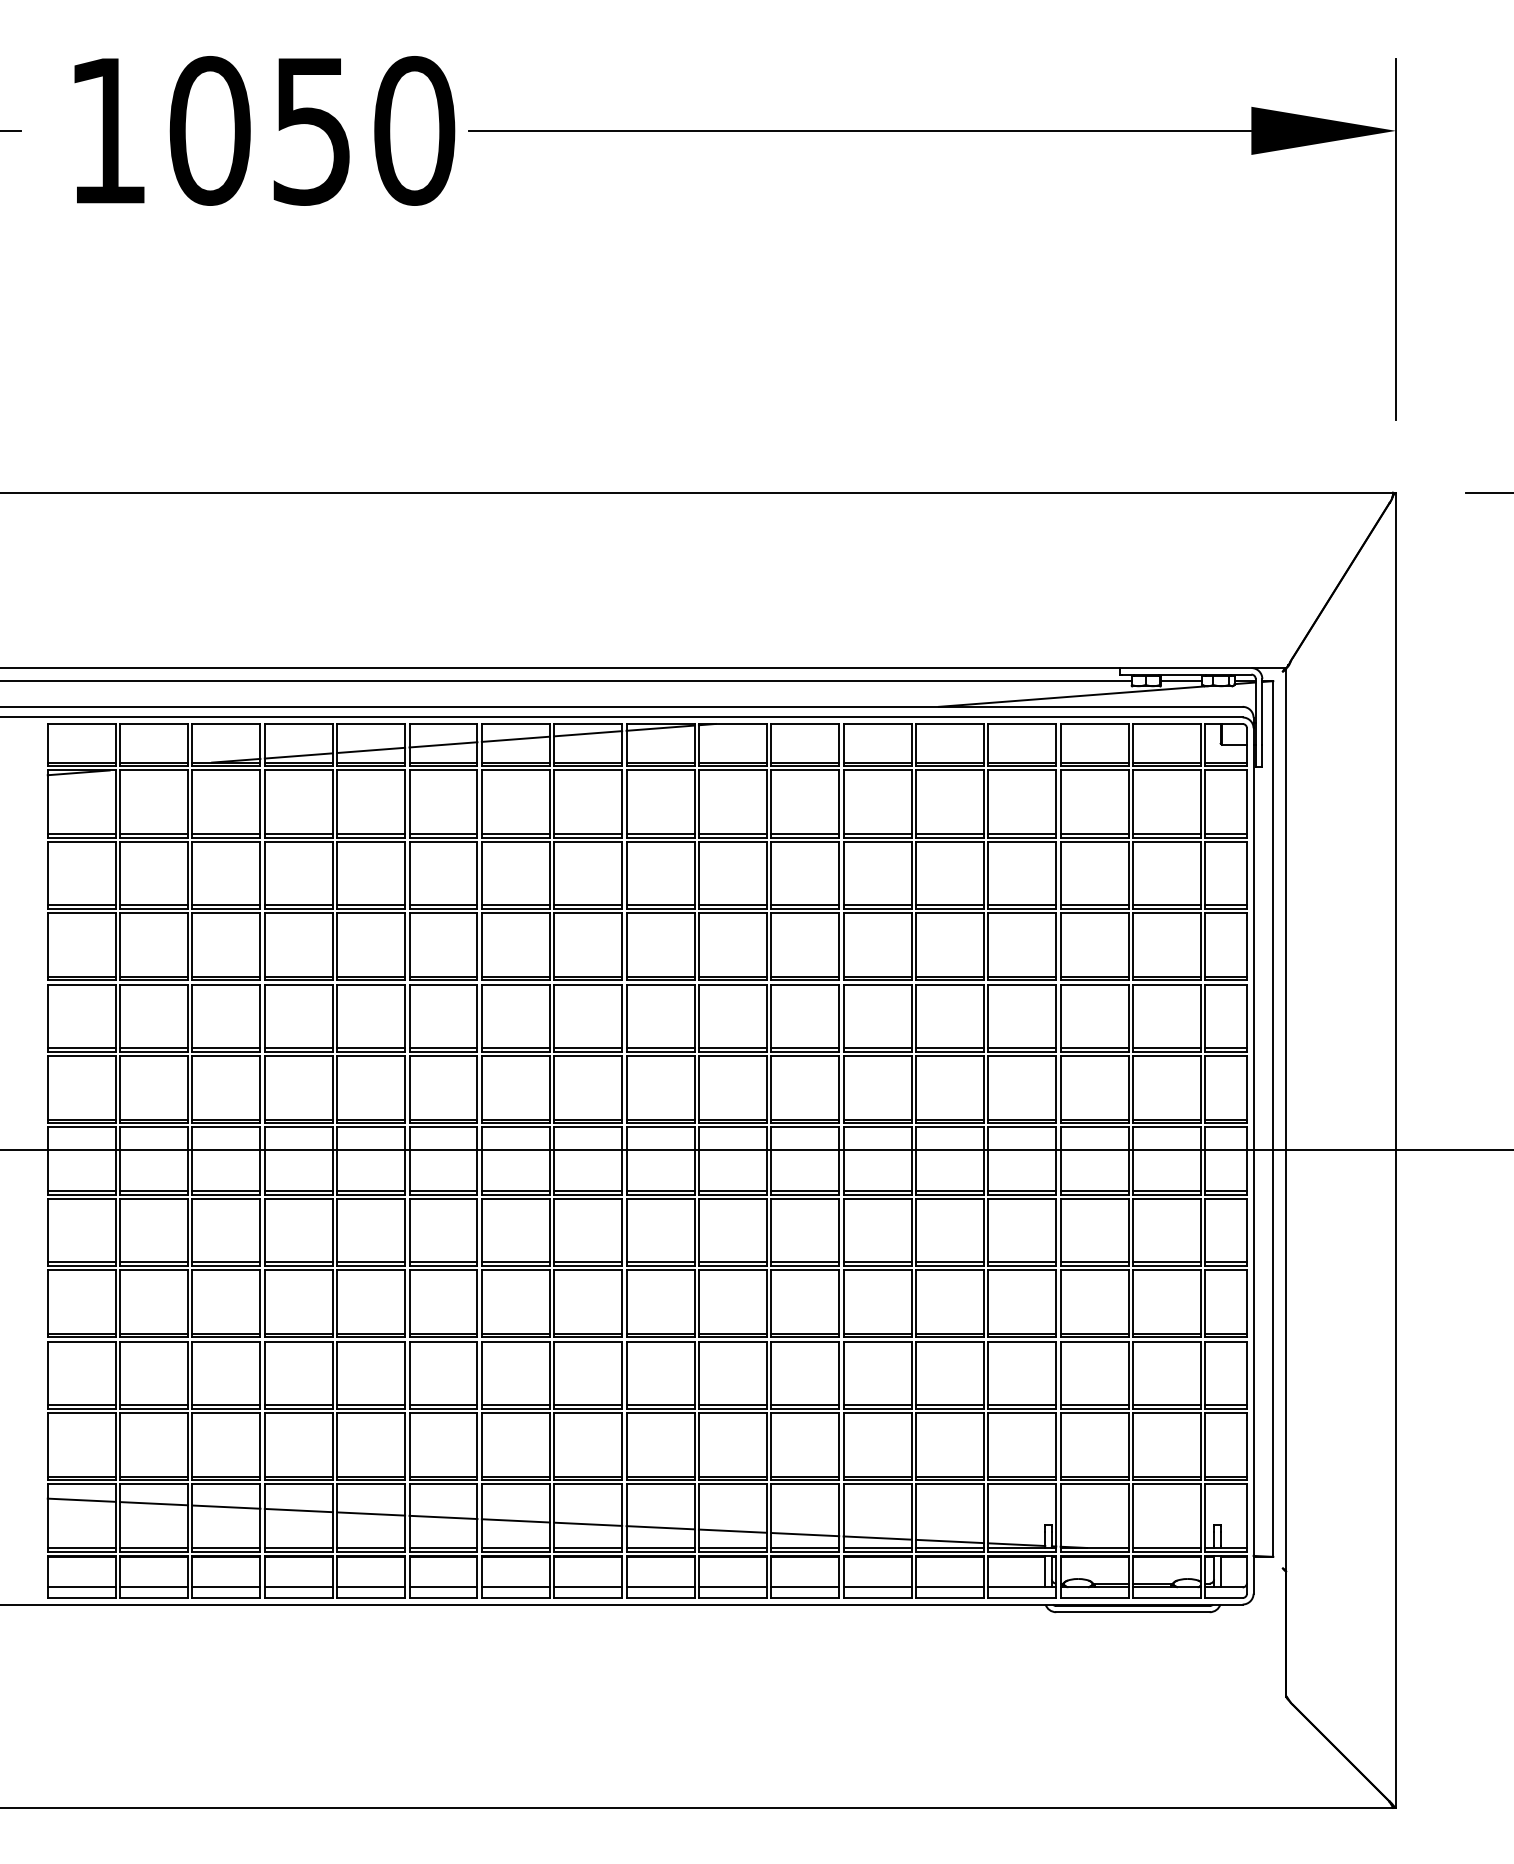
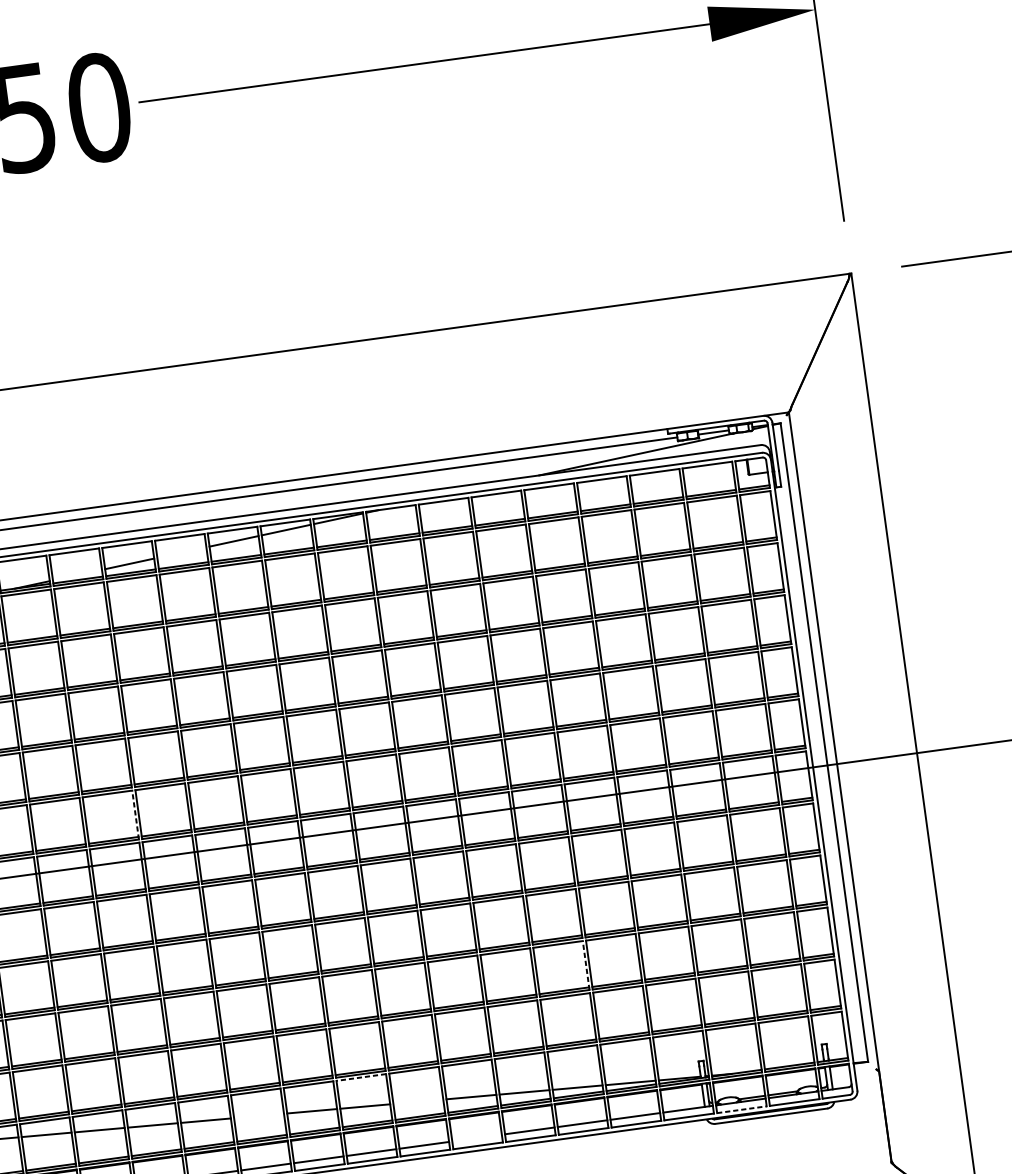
line: (443, 744) -> (181, 552), removed
line: (298, 755) -> (77, 574), removed
line: (332, 1089) -> (135, 815), solid -> dashed
line: (911, 1375) -> (586, 965), solid -> dashed
line: (588, 1484) -> (361, 1077), solid -> dashed
line: (443, 1517) -> (259, 1116), removed
line: (660, 1527) -> (418, 1101), removed
line: (732, 1587) -> (476, 1138), removed
line: (1094, 1598) -> (741, 1110), solid -> dashed

